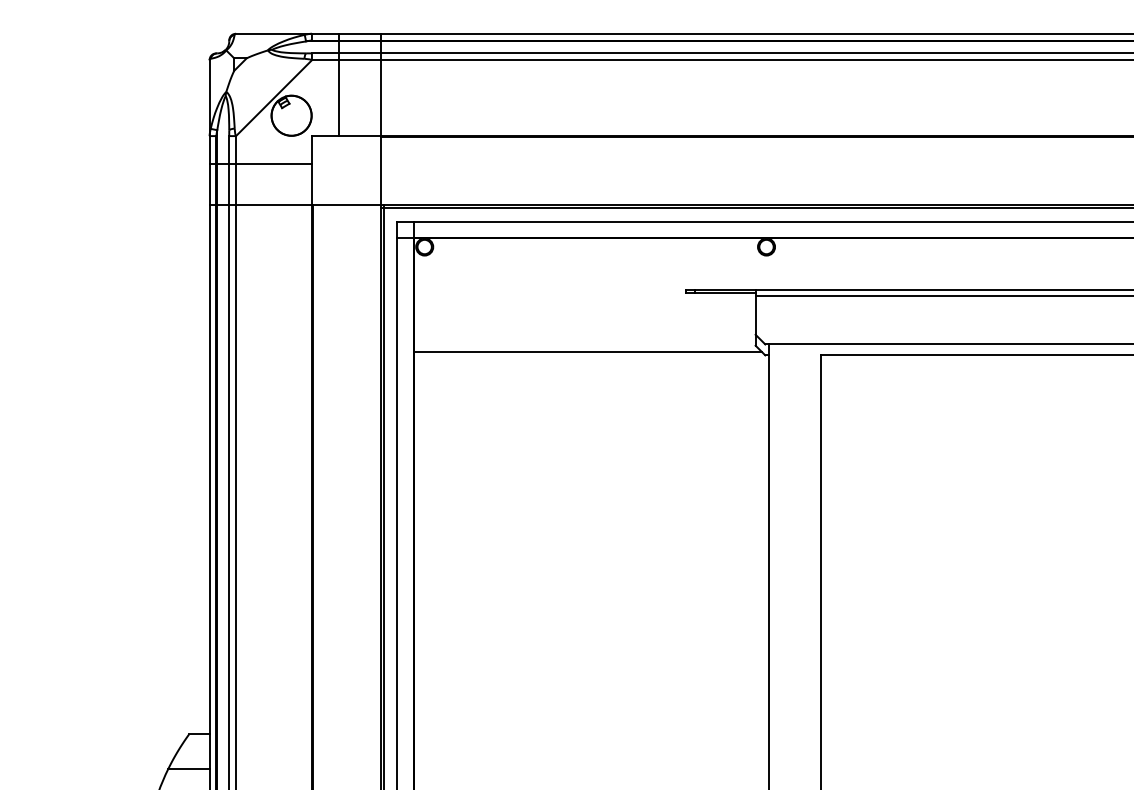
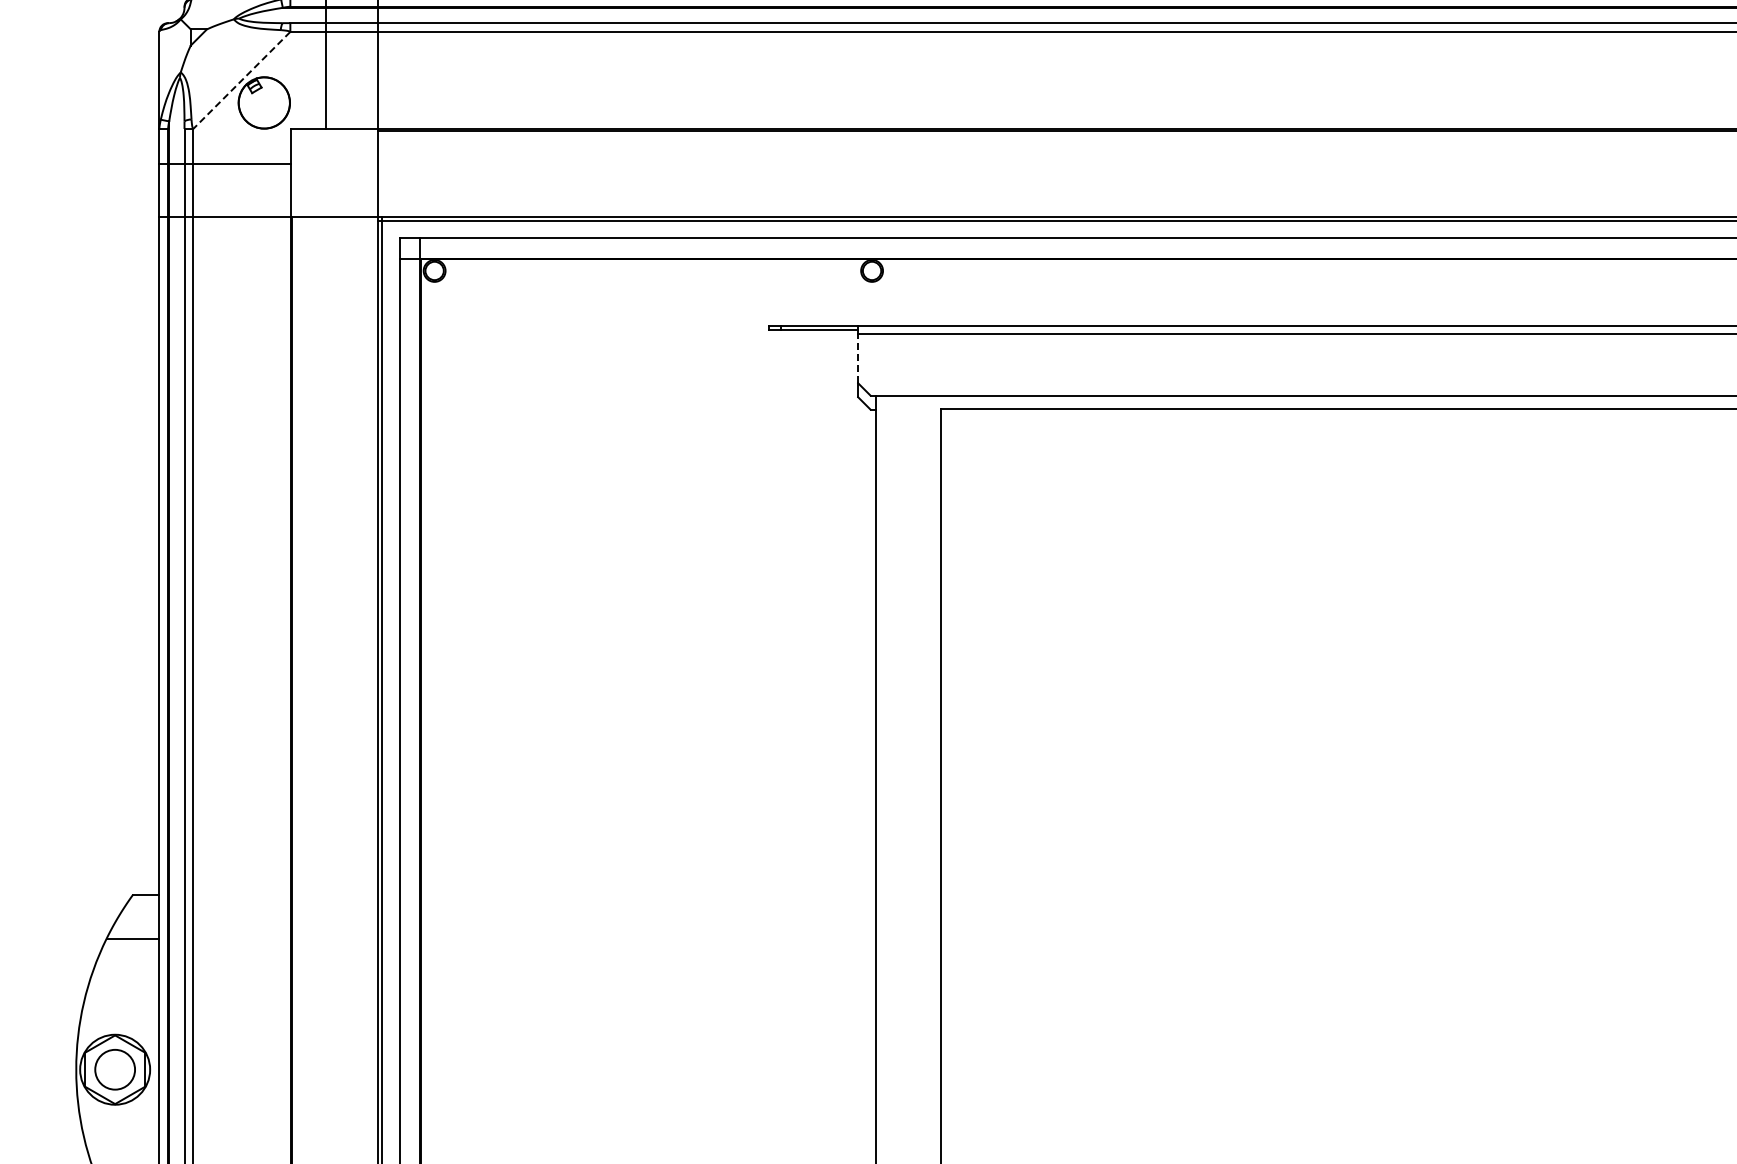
line: (273, 98) -> (241, 80), solid -> dashed
line: (755, 315) -> (858, 358), solid -> dashed
line: (587, 352) -> (643, 405), removed

